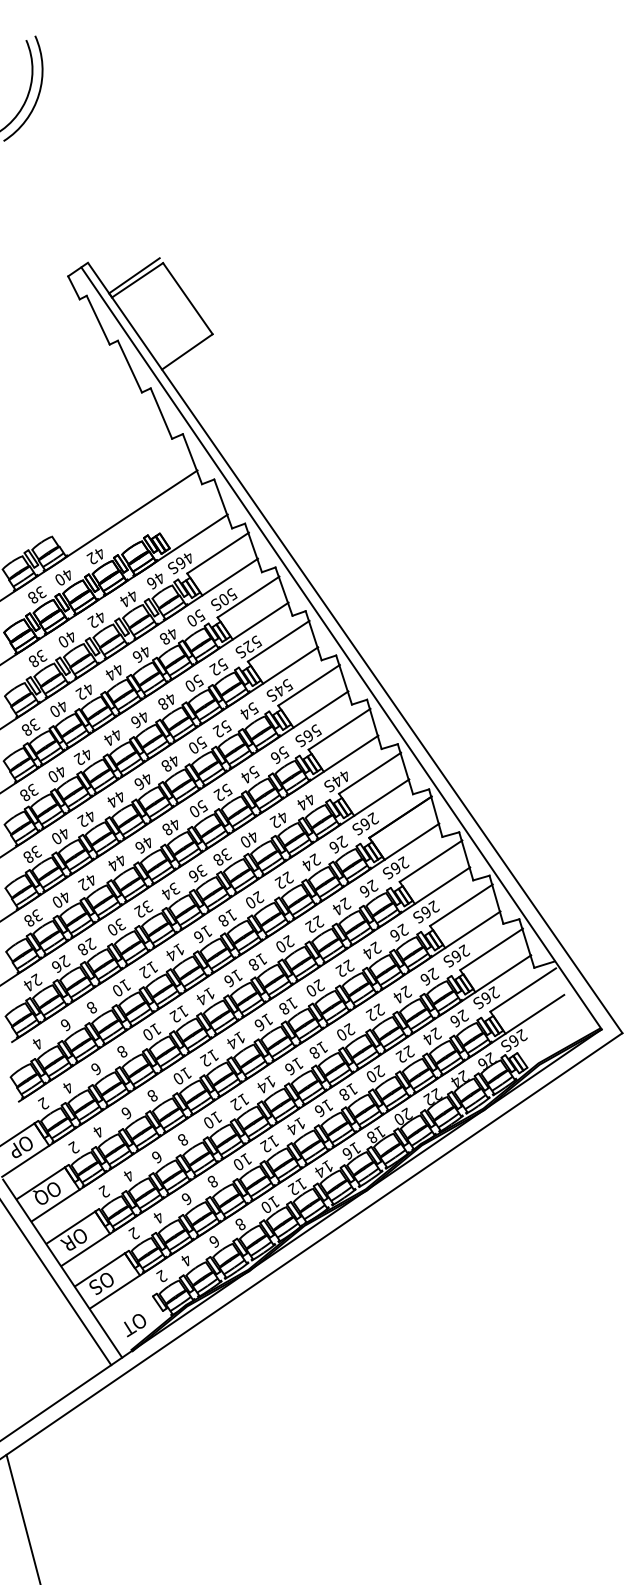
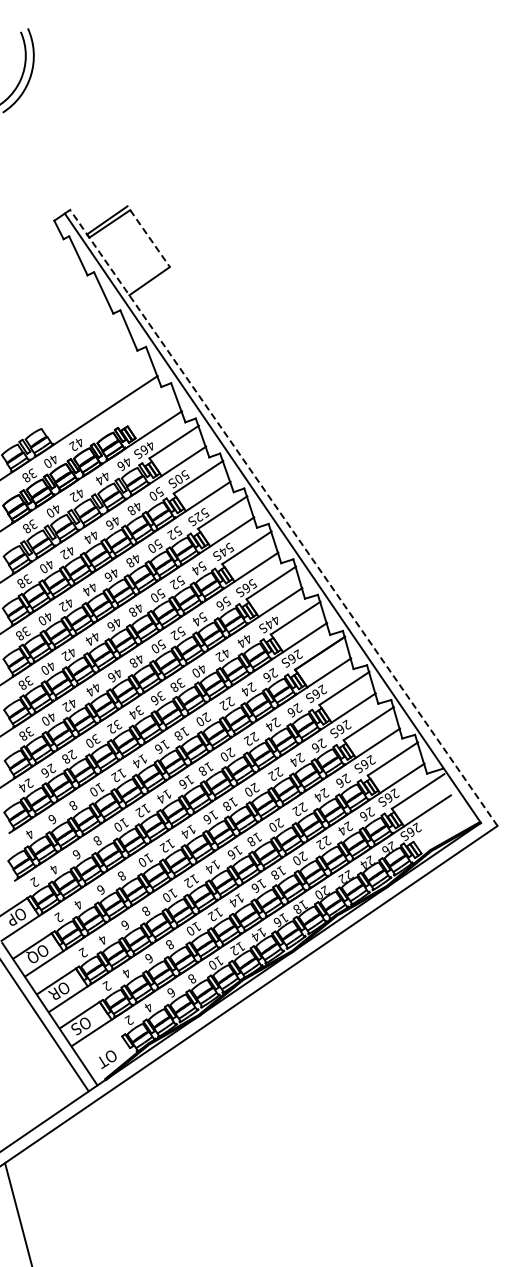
line: (188, 298) -> (150, 238), solid -> dashed
line: (354, 648) -> (283, 518), solid -> dashed

